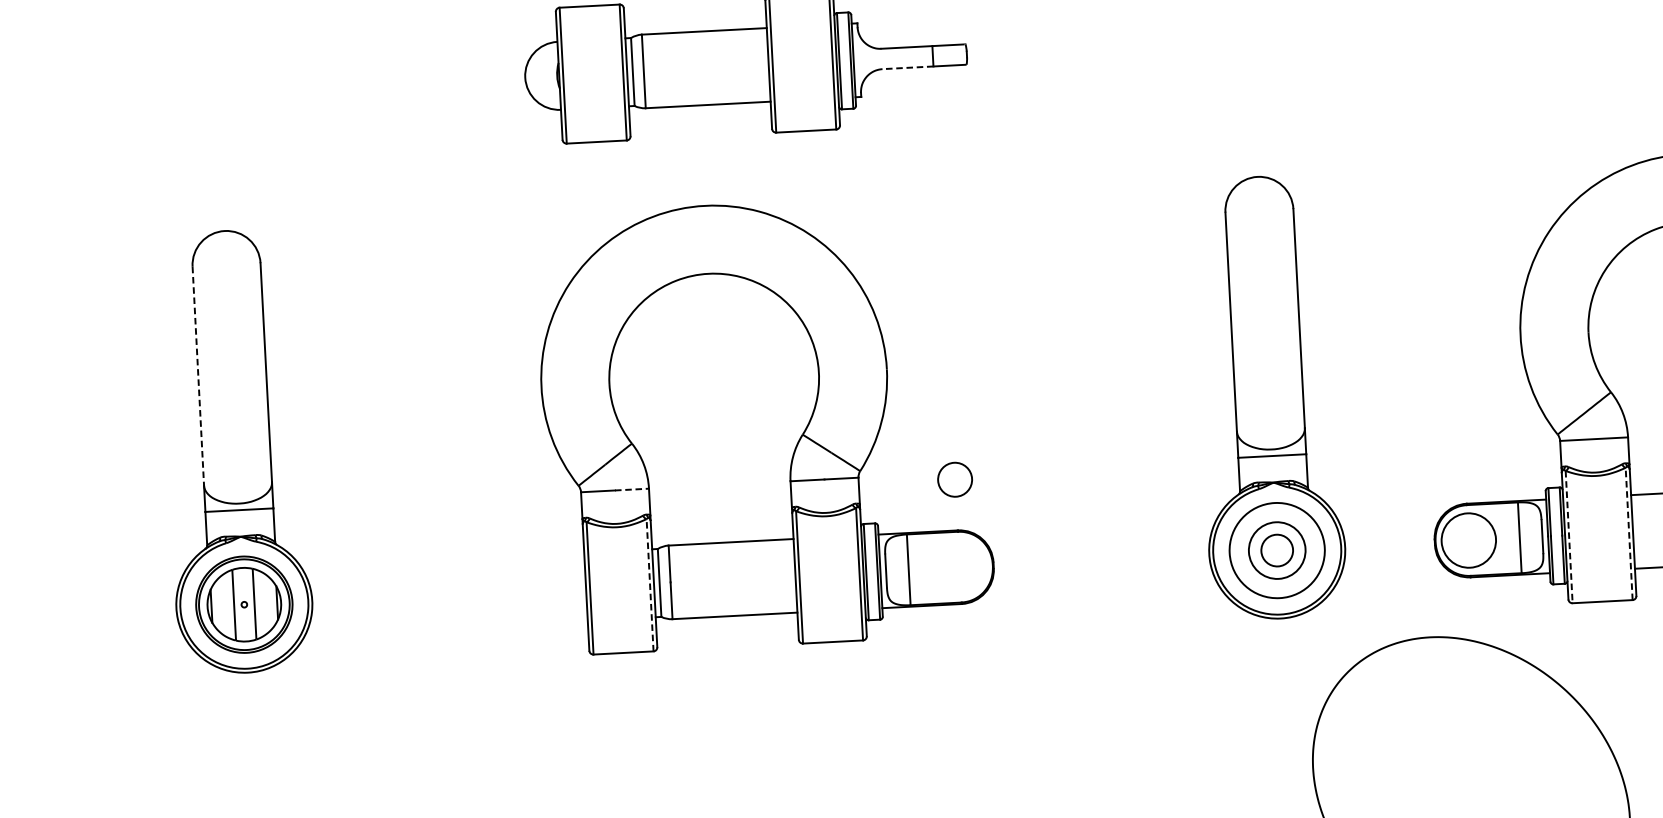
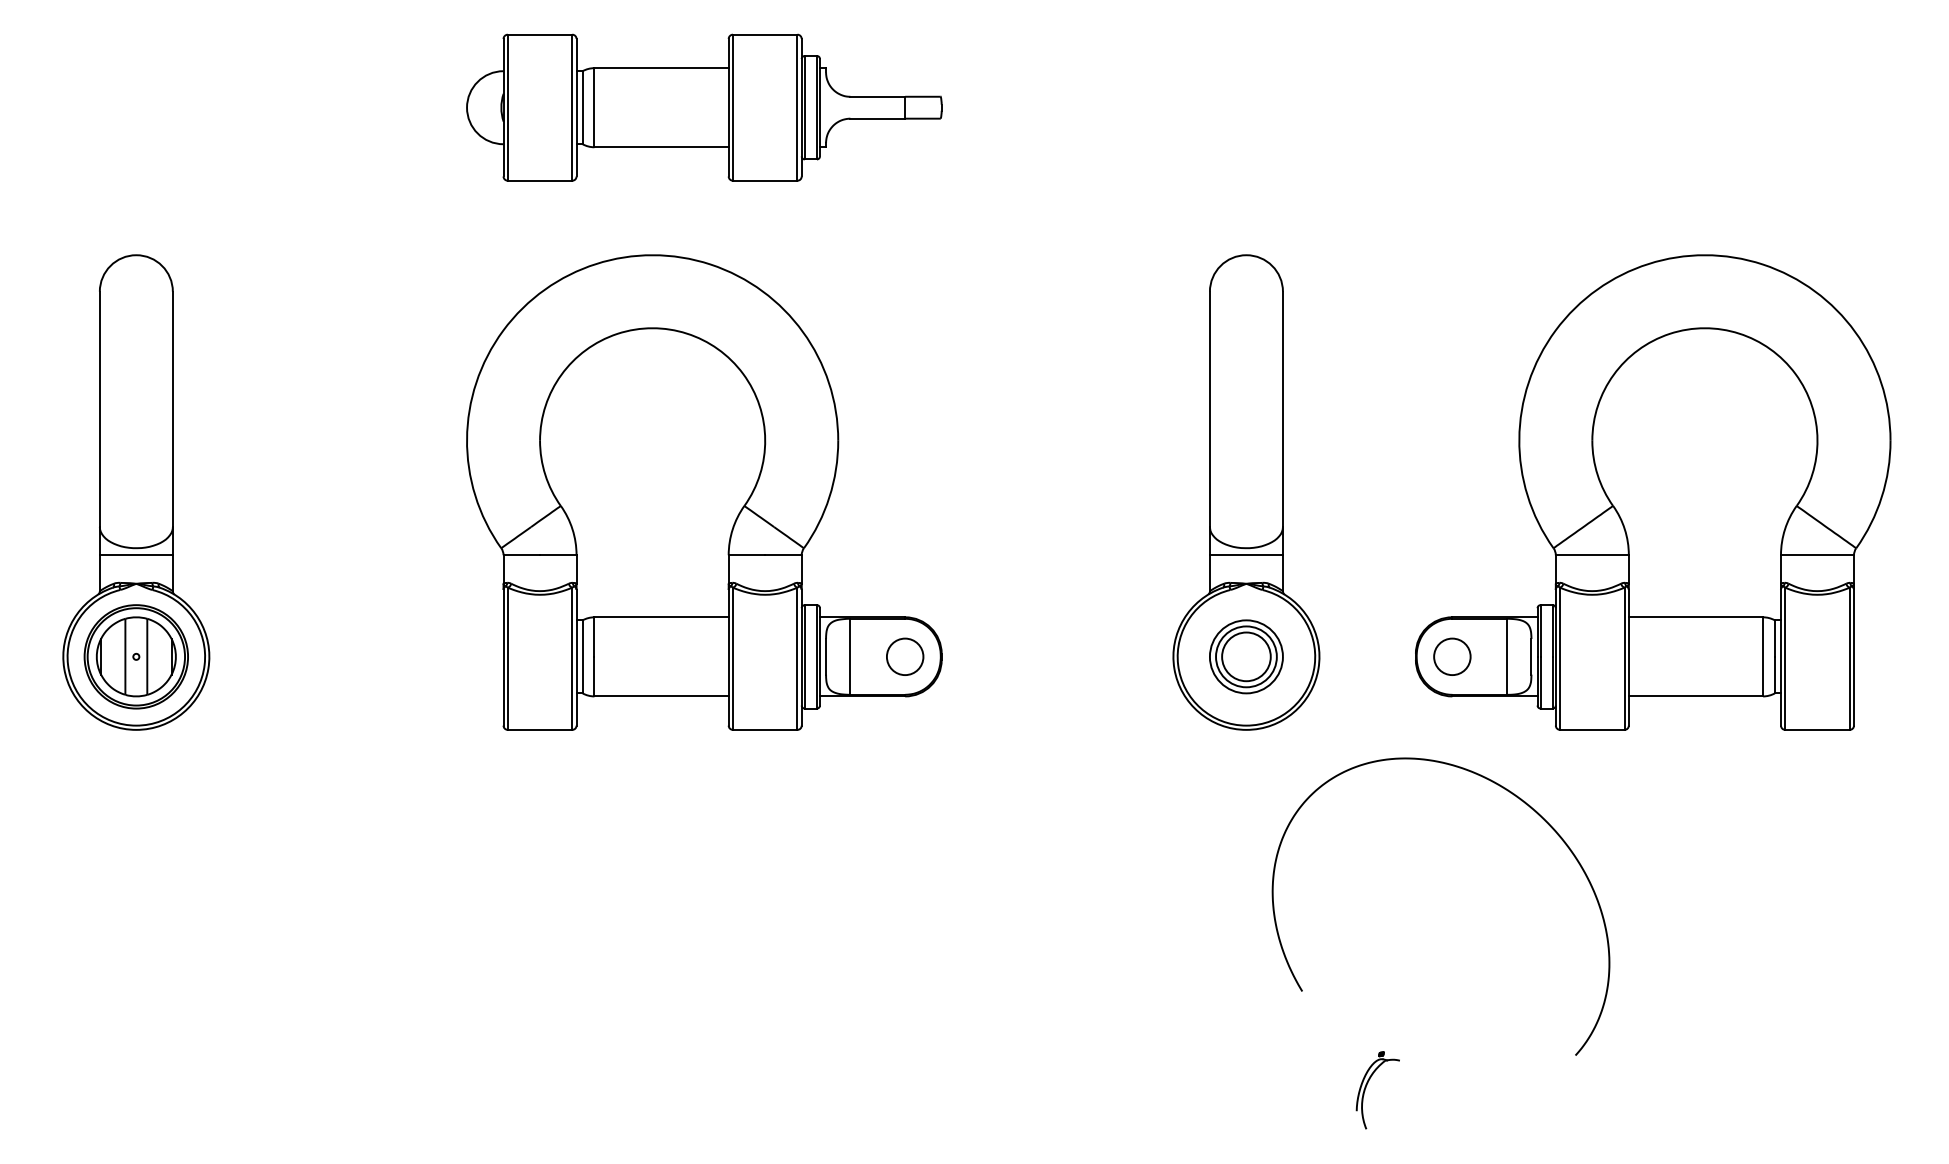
line: (907, 67) -> (877, 118), dashed -> solid
line: (198, 376) -> (99, 409), dashed -> solid
circle: (955, 479) -> (905, 656), moved
line: (632, 489) -> (558, 555), dashed -> solid
line: (1629, 533) -> (1624, 658), dashed -> solid
line: (1569, 537) -> (1560, 659), dashed -> solid
circle: (1468, 540) -> (1452, 656), size x0.62
circle: (1276, 550) -> (1245, 656), size x0.71
circle: (1277, 550) -> (1246, 656), size x1.43
line: (650, 584) -> (572, 658), dashed -> solid

